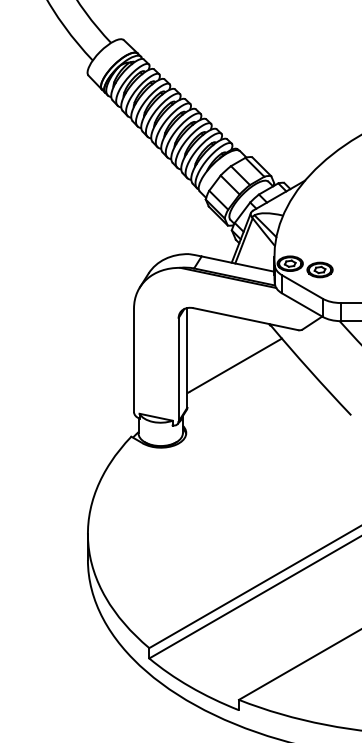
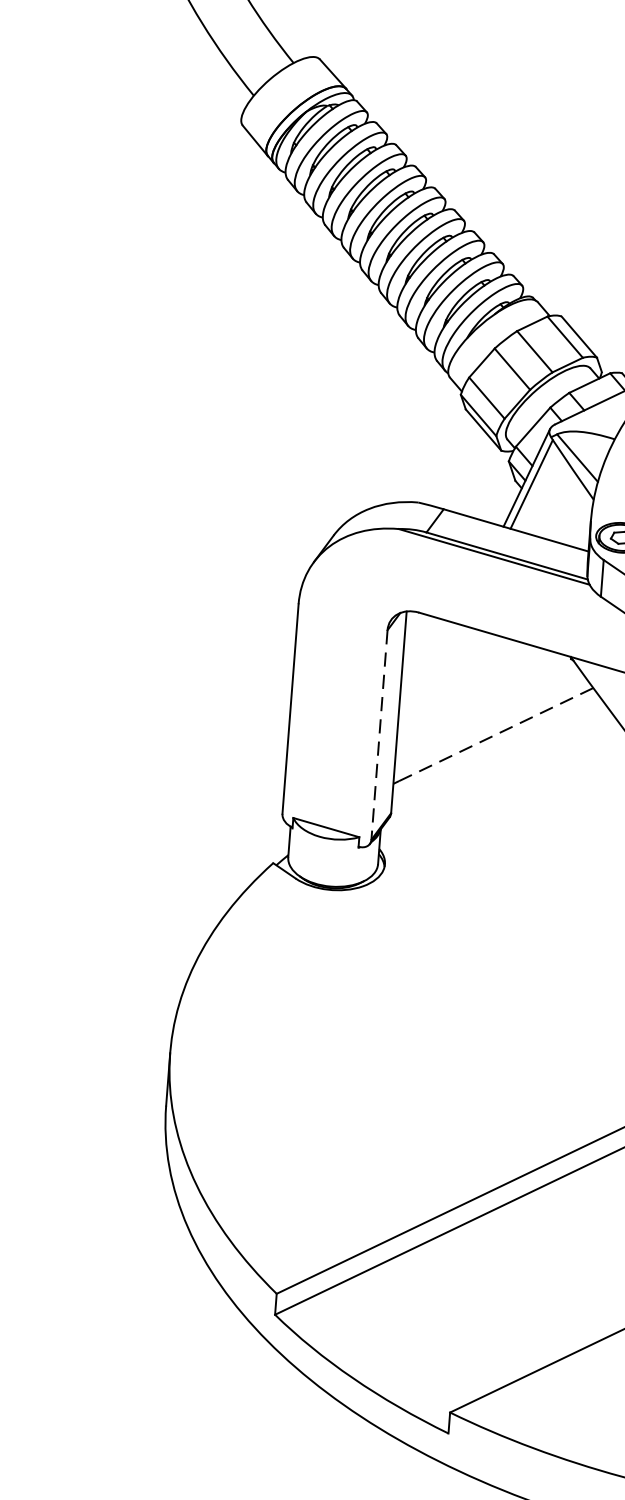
line: (236, 364) -> (497, 733), solid -> dashed
line: (178, 369) -> (379, 734), solid -> dashed

